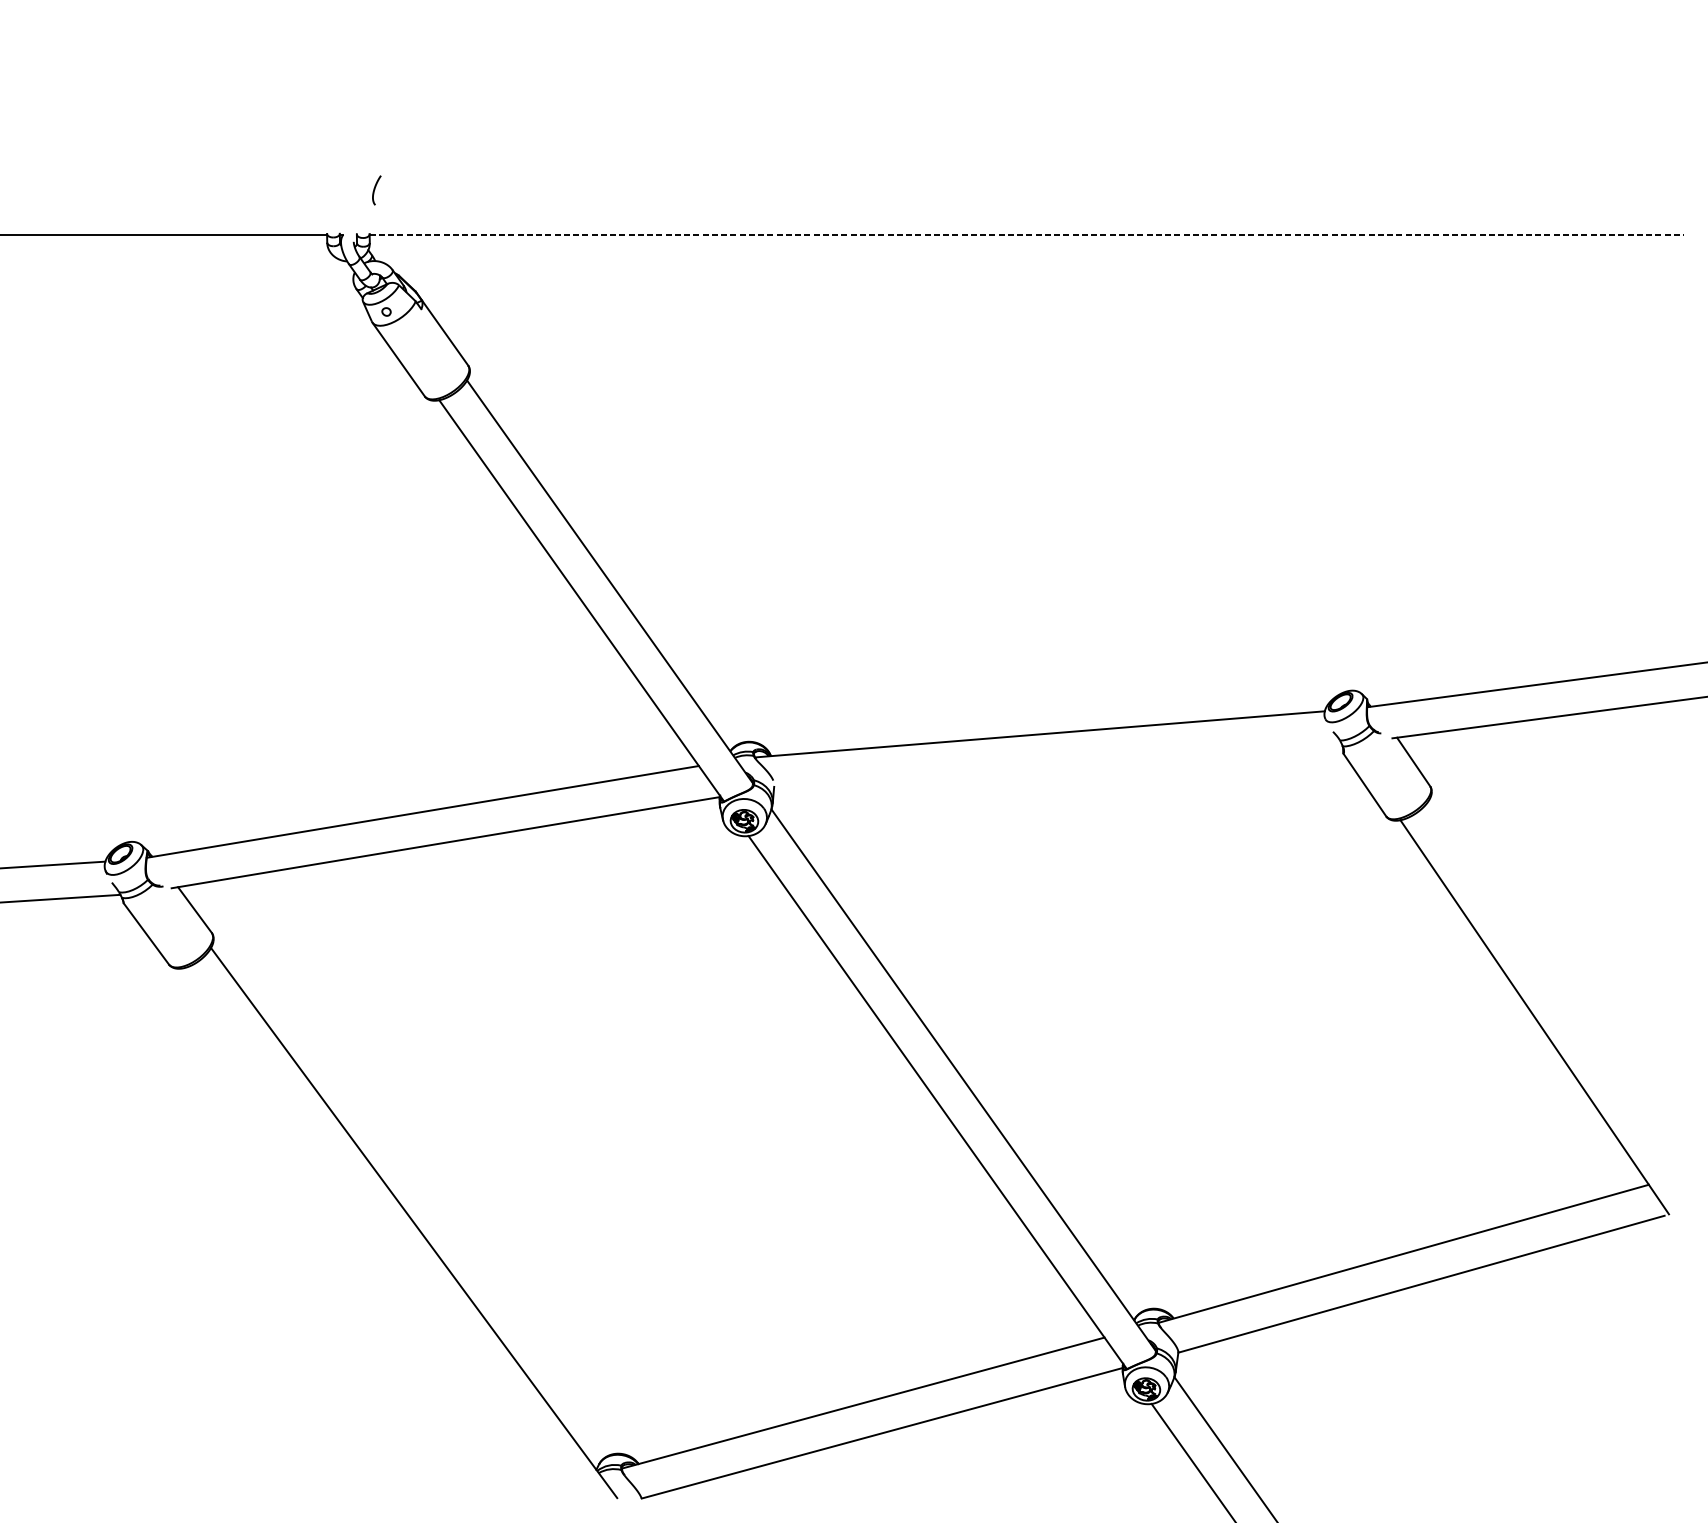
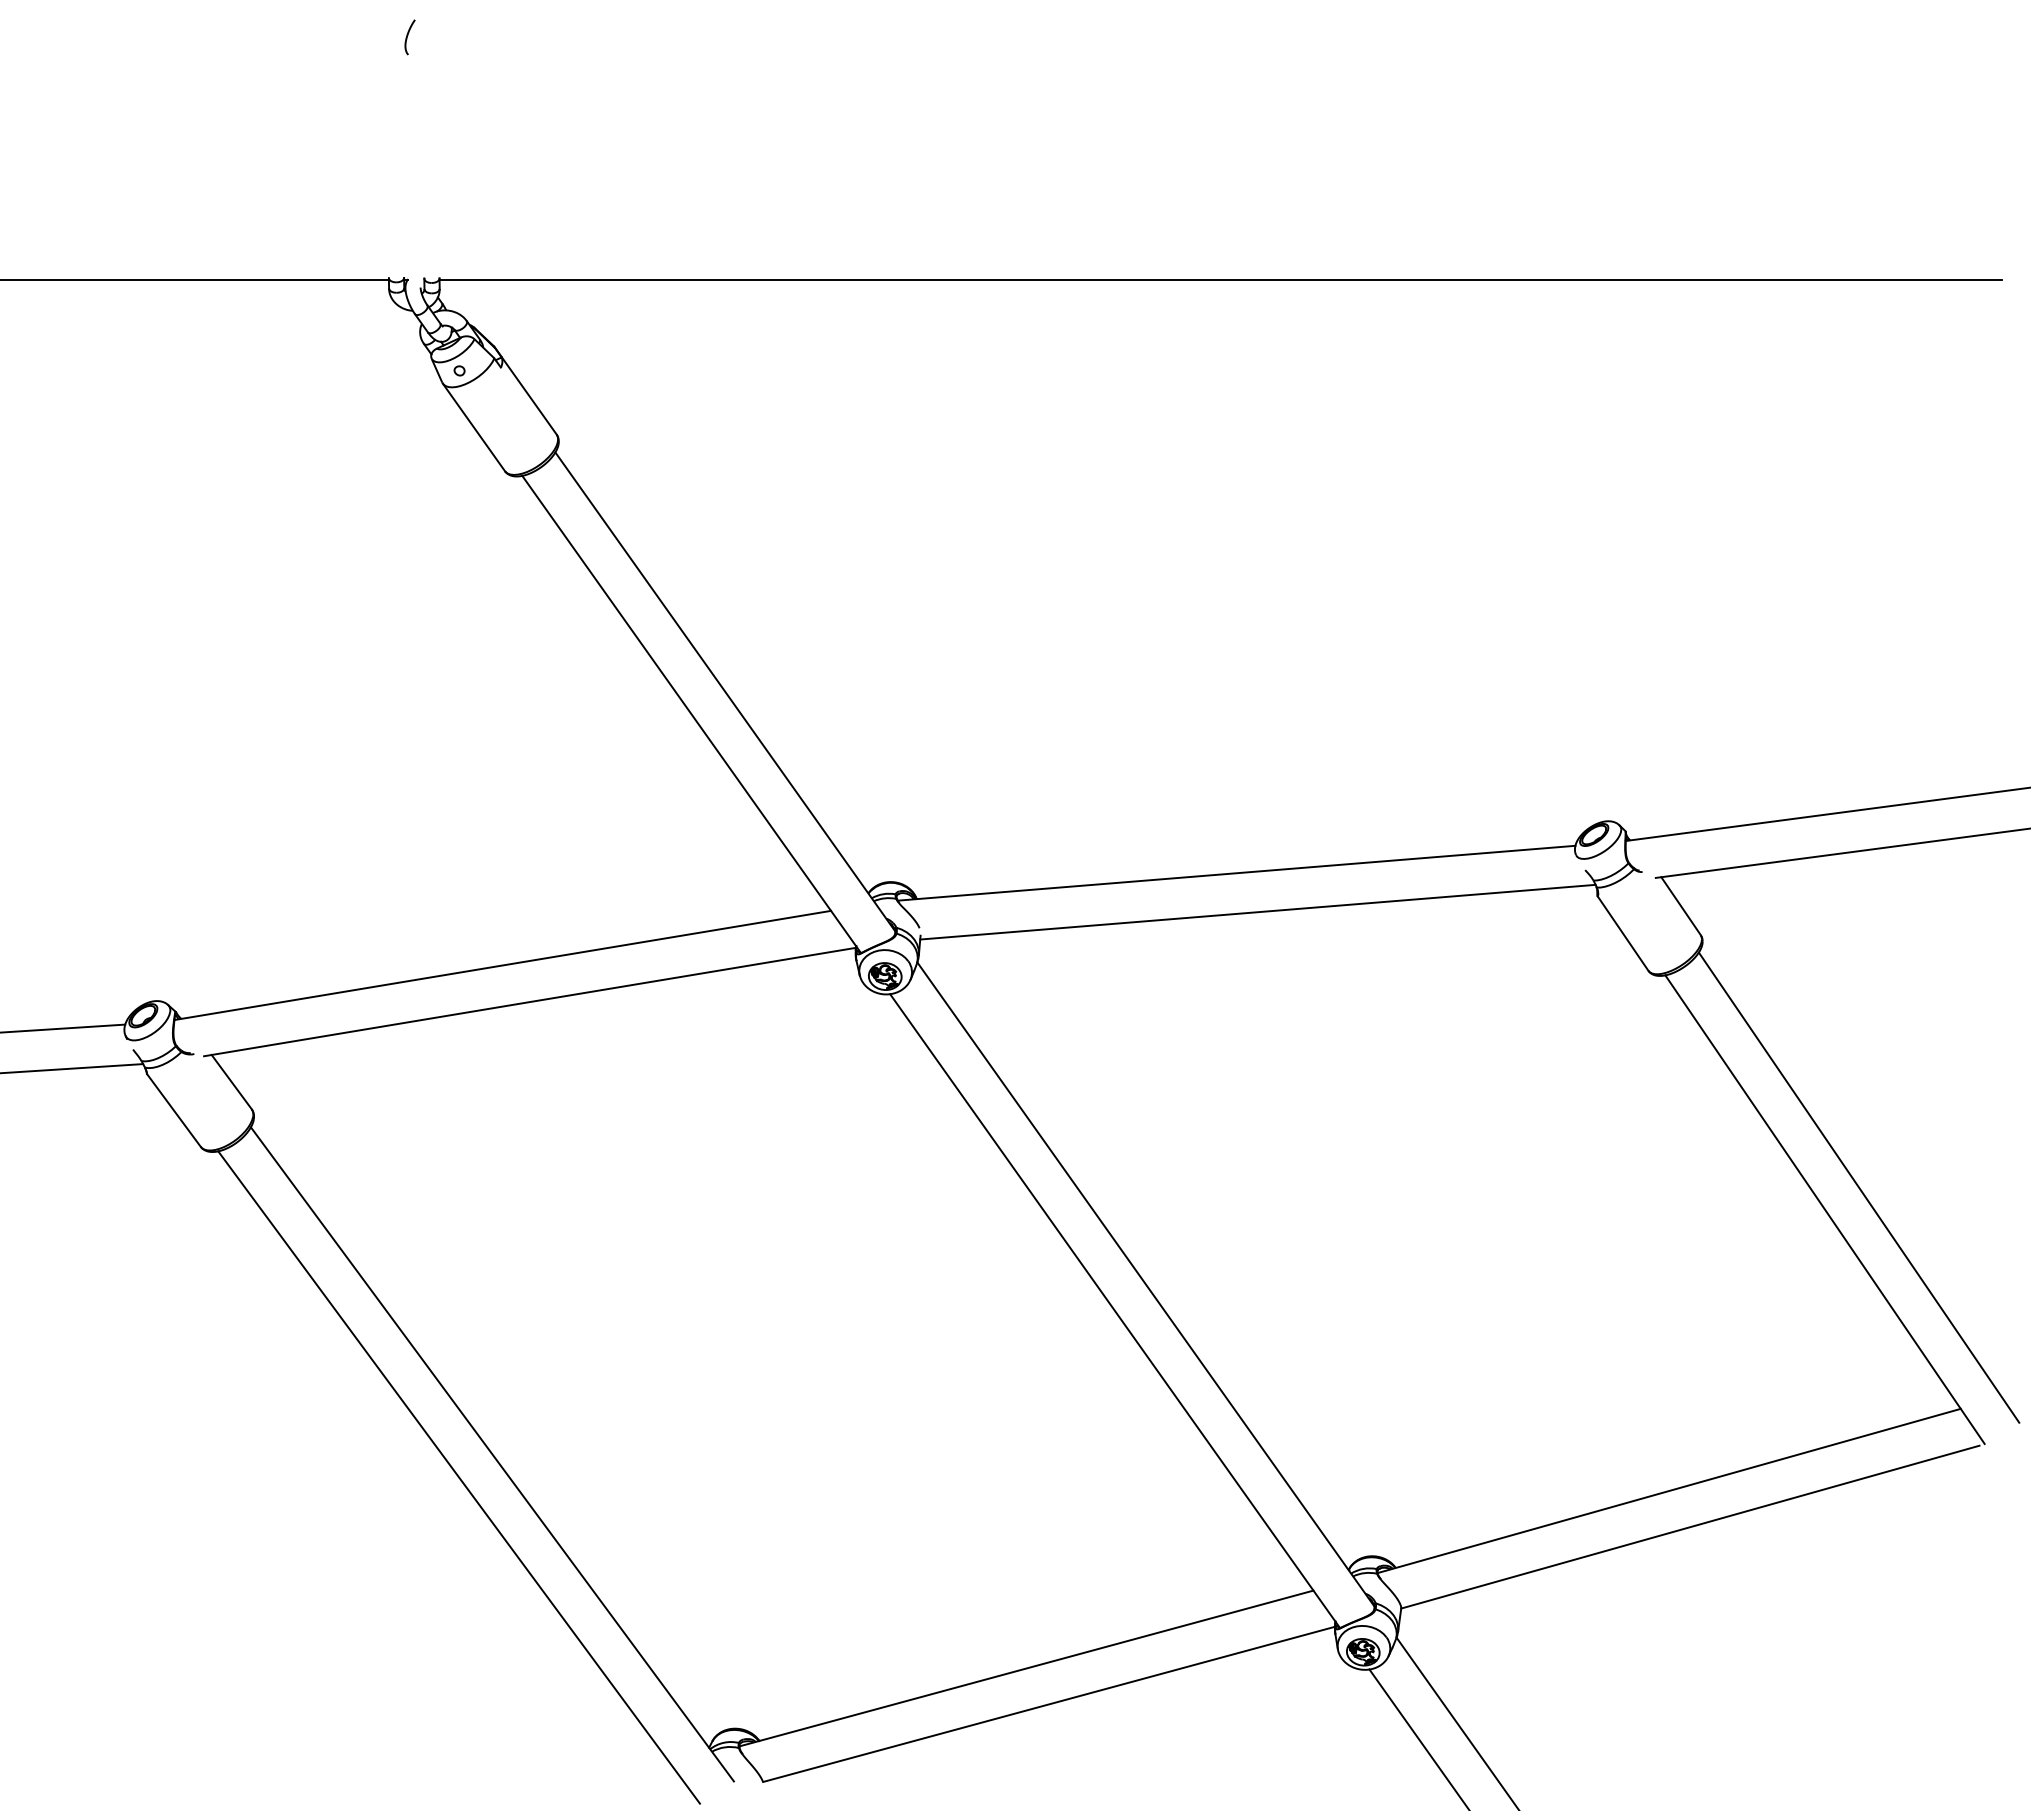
curve: (374, 190) -> (407, 37), moved
line: (1027, 235) -> (1221, 279), dashed -> solid
line: (1057, 766) -> (1257, 911), added
line: (1562, 998) -> (1858, 1187), added
line: (385, 1242) -> (458, 1477), added

